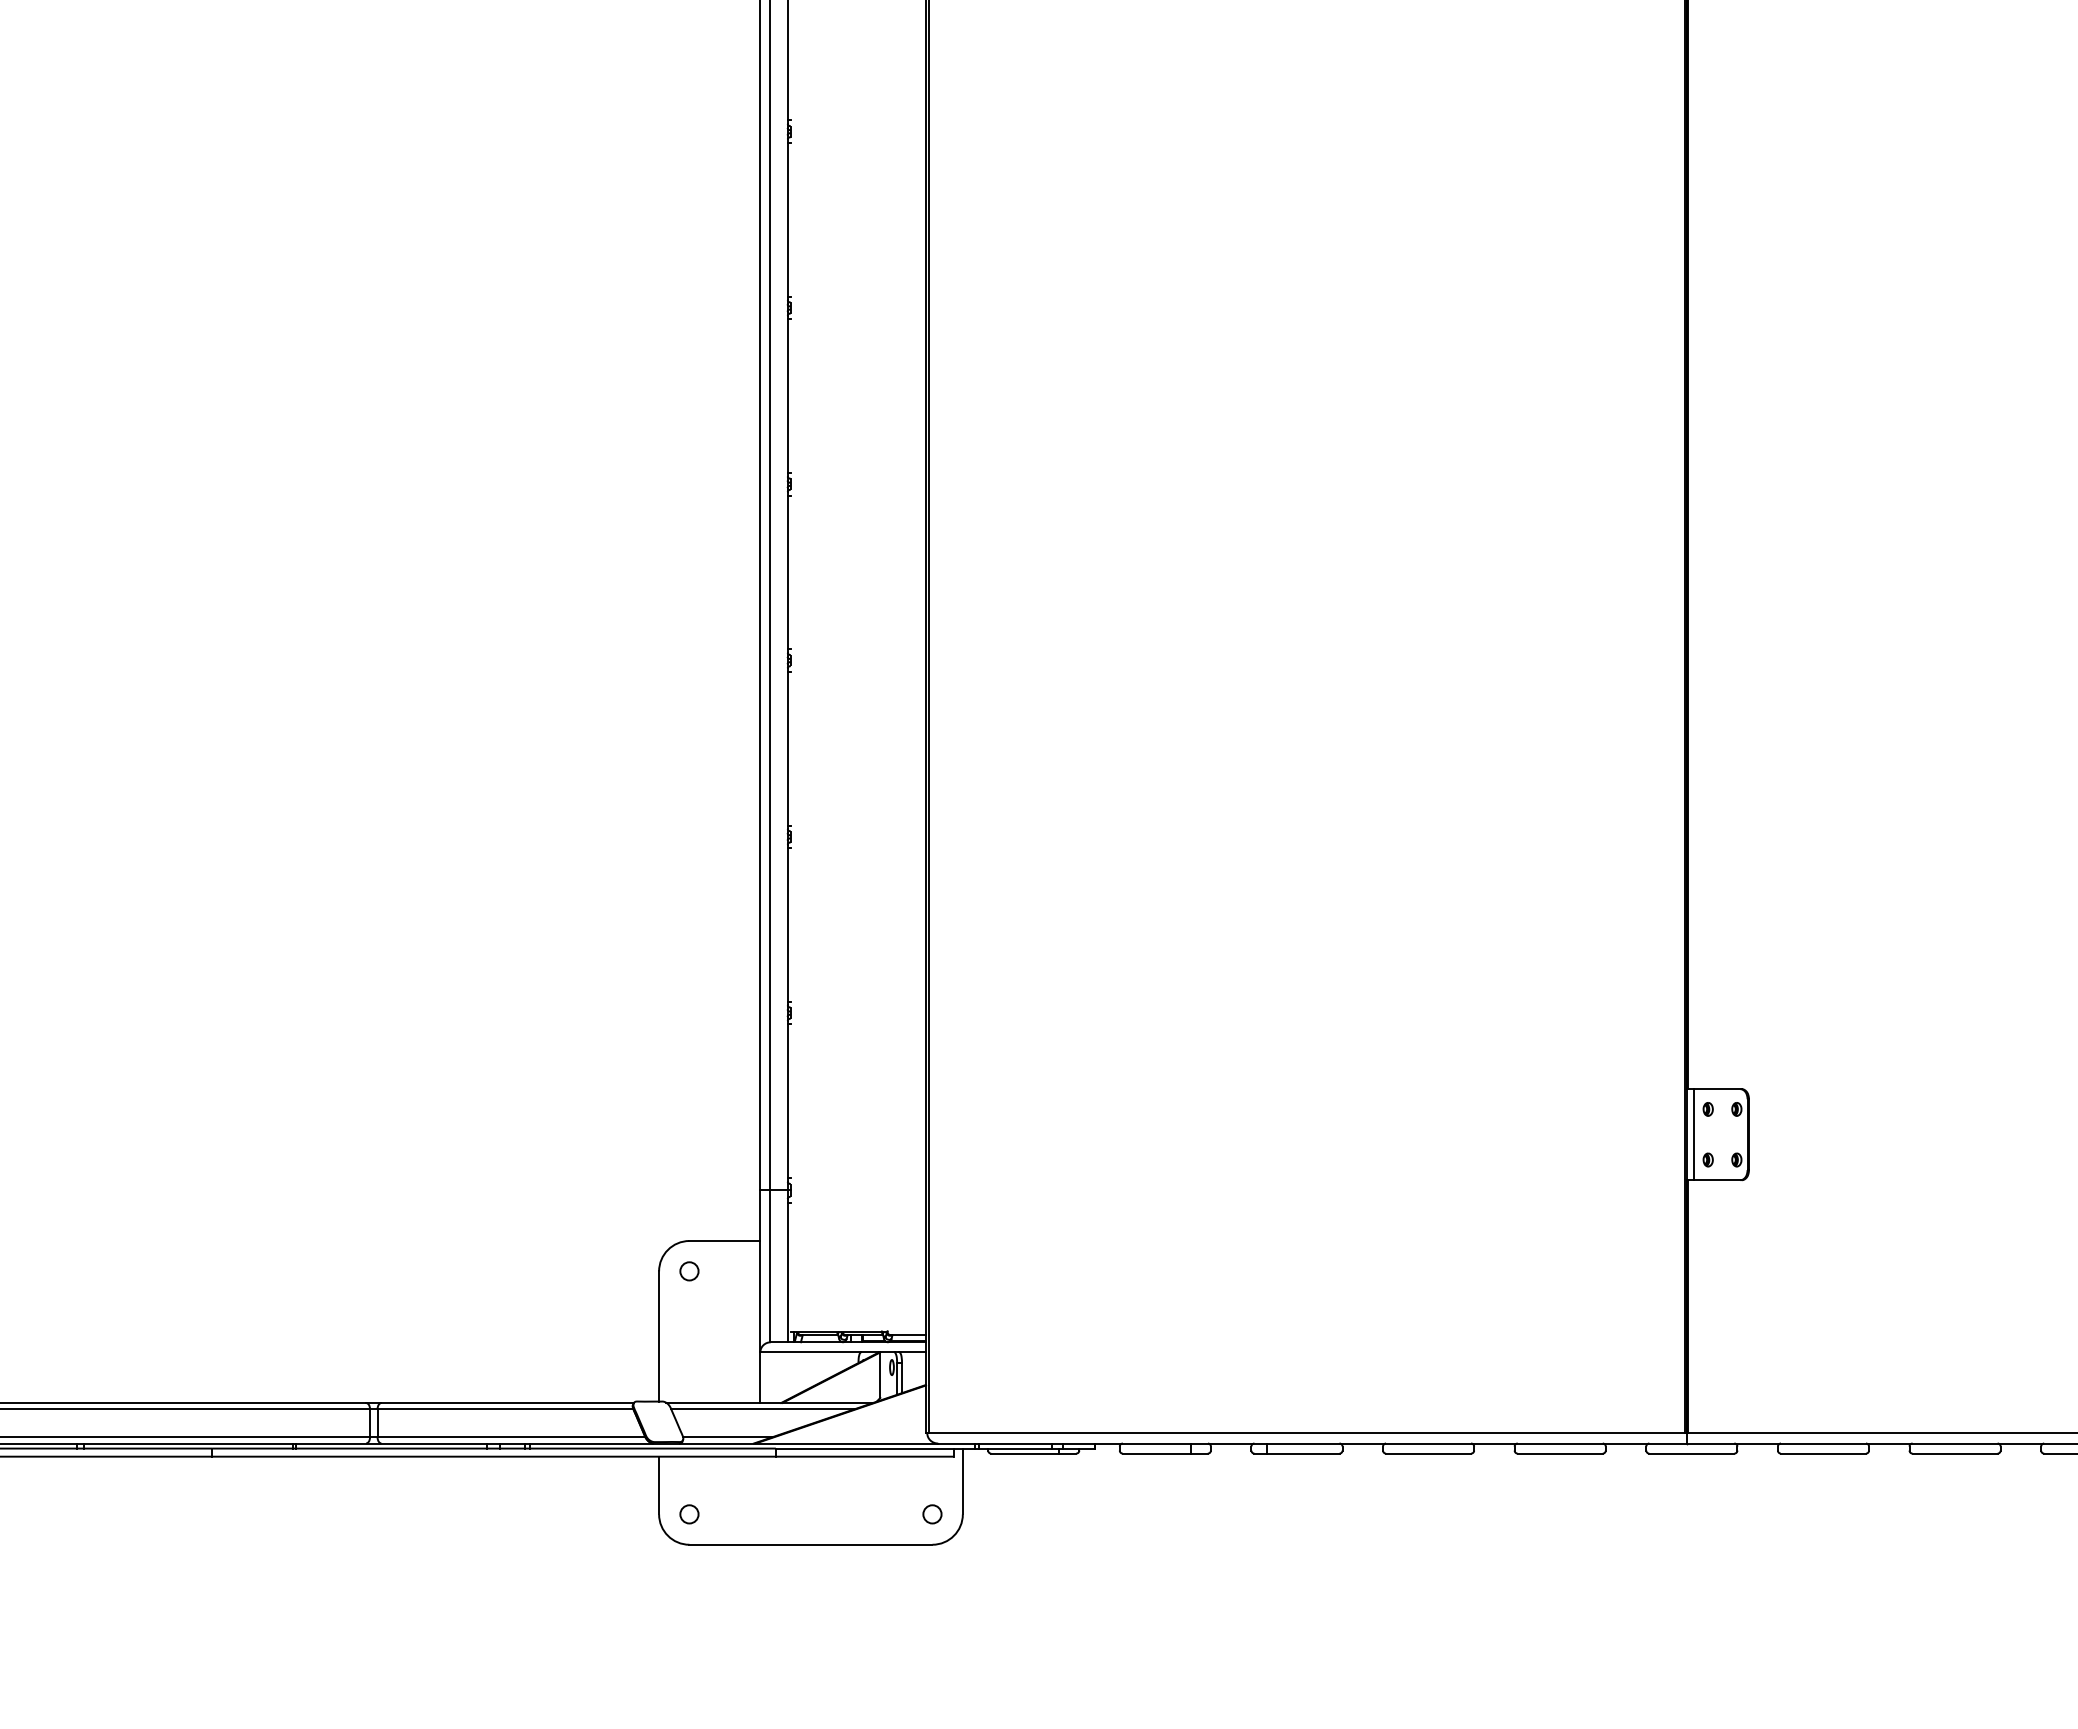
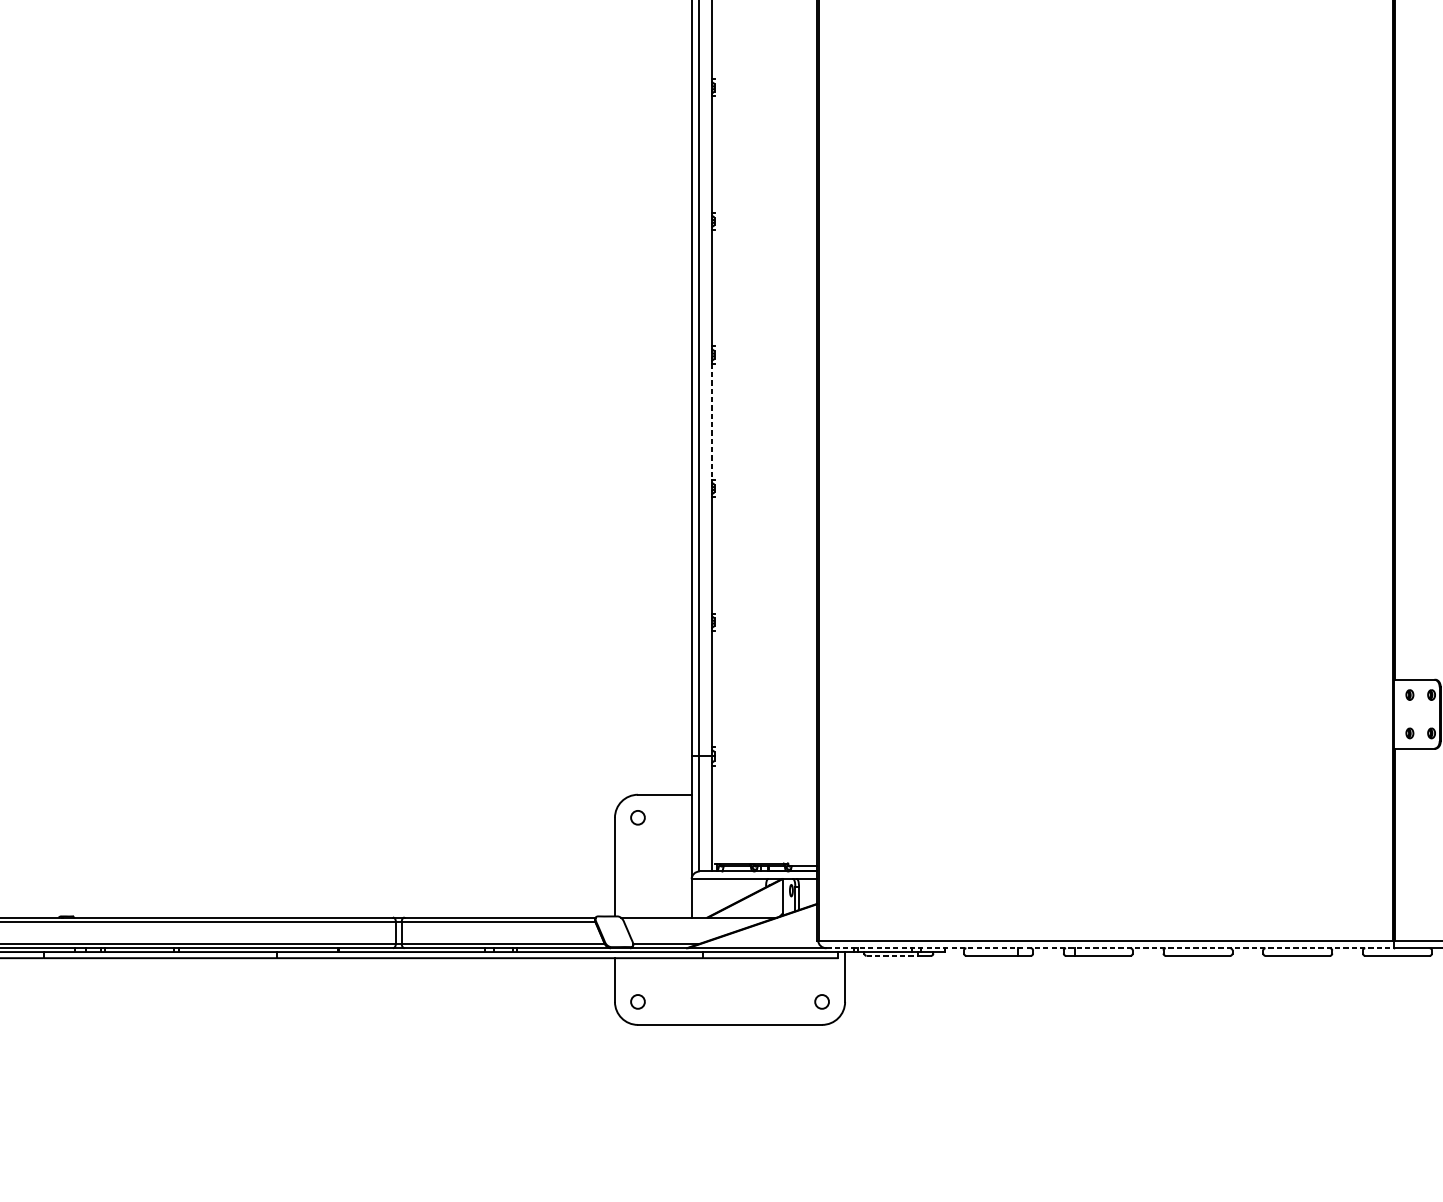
line: (787, 748) -> (712, 421), solid -> dashed
line: (1693, 1134) -> (1398, 714), removed
line: (763, 1409) -> (694, 922), removed
line: (1313, 1443) -> (1110, 948), solid -> dashed
line: (1025, 1453) -> (892, 955), solid -> dashed

